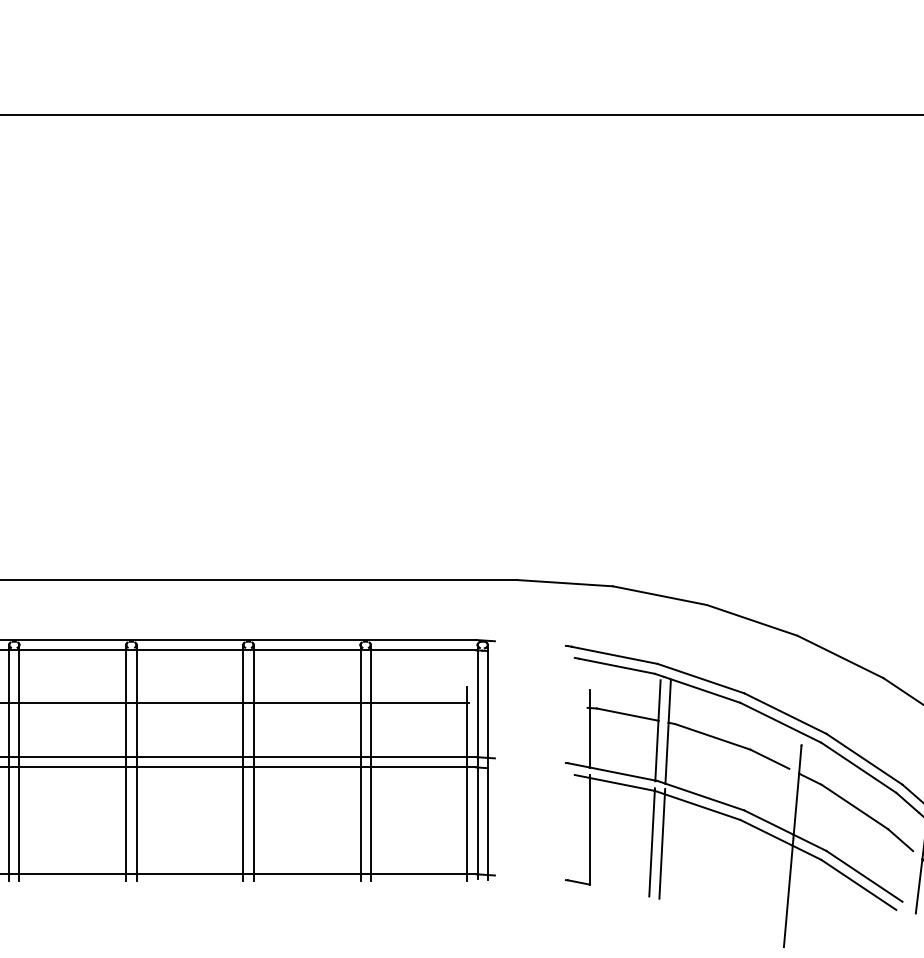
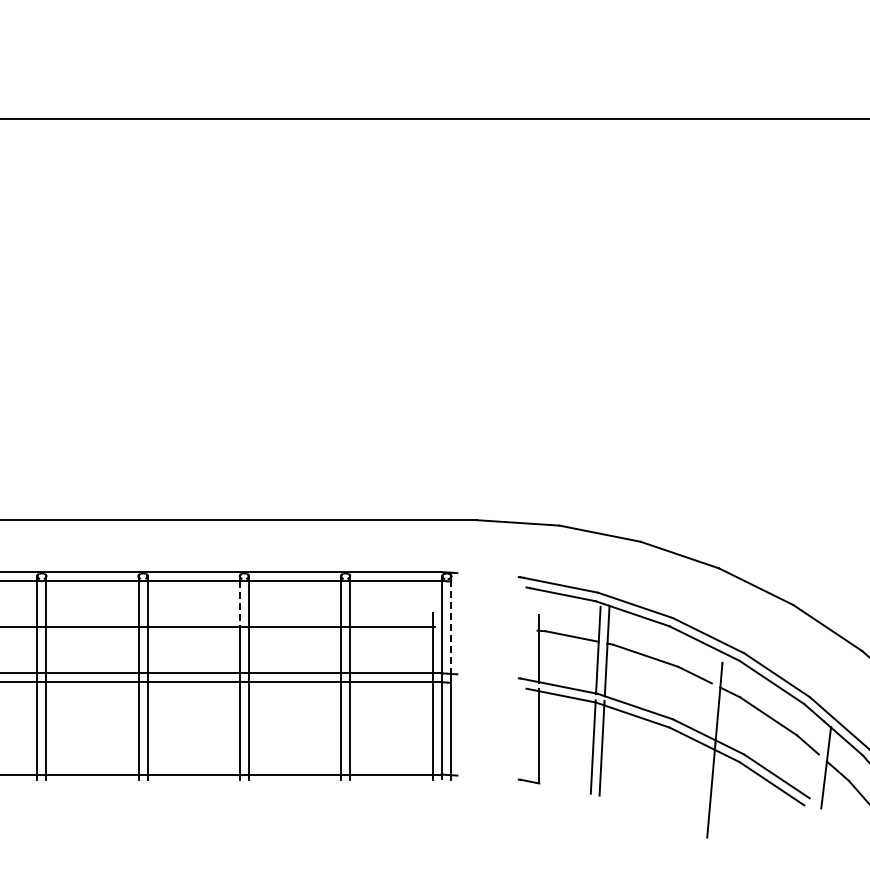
line: (242, 676) -> (239, 603), solid -> dashed
line: (488, 704) -> (451, 627), solid -> dashed

